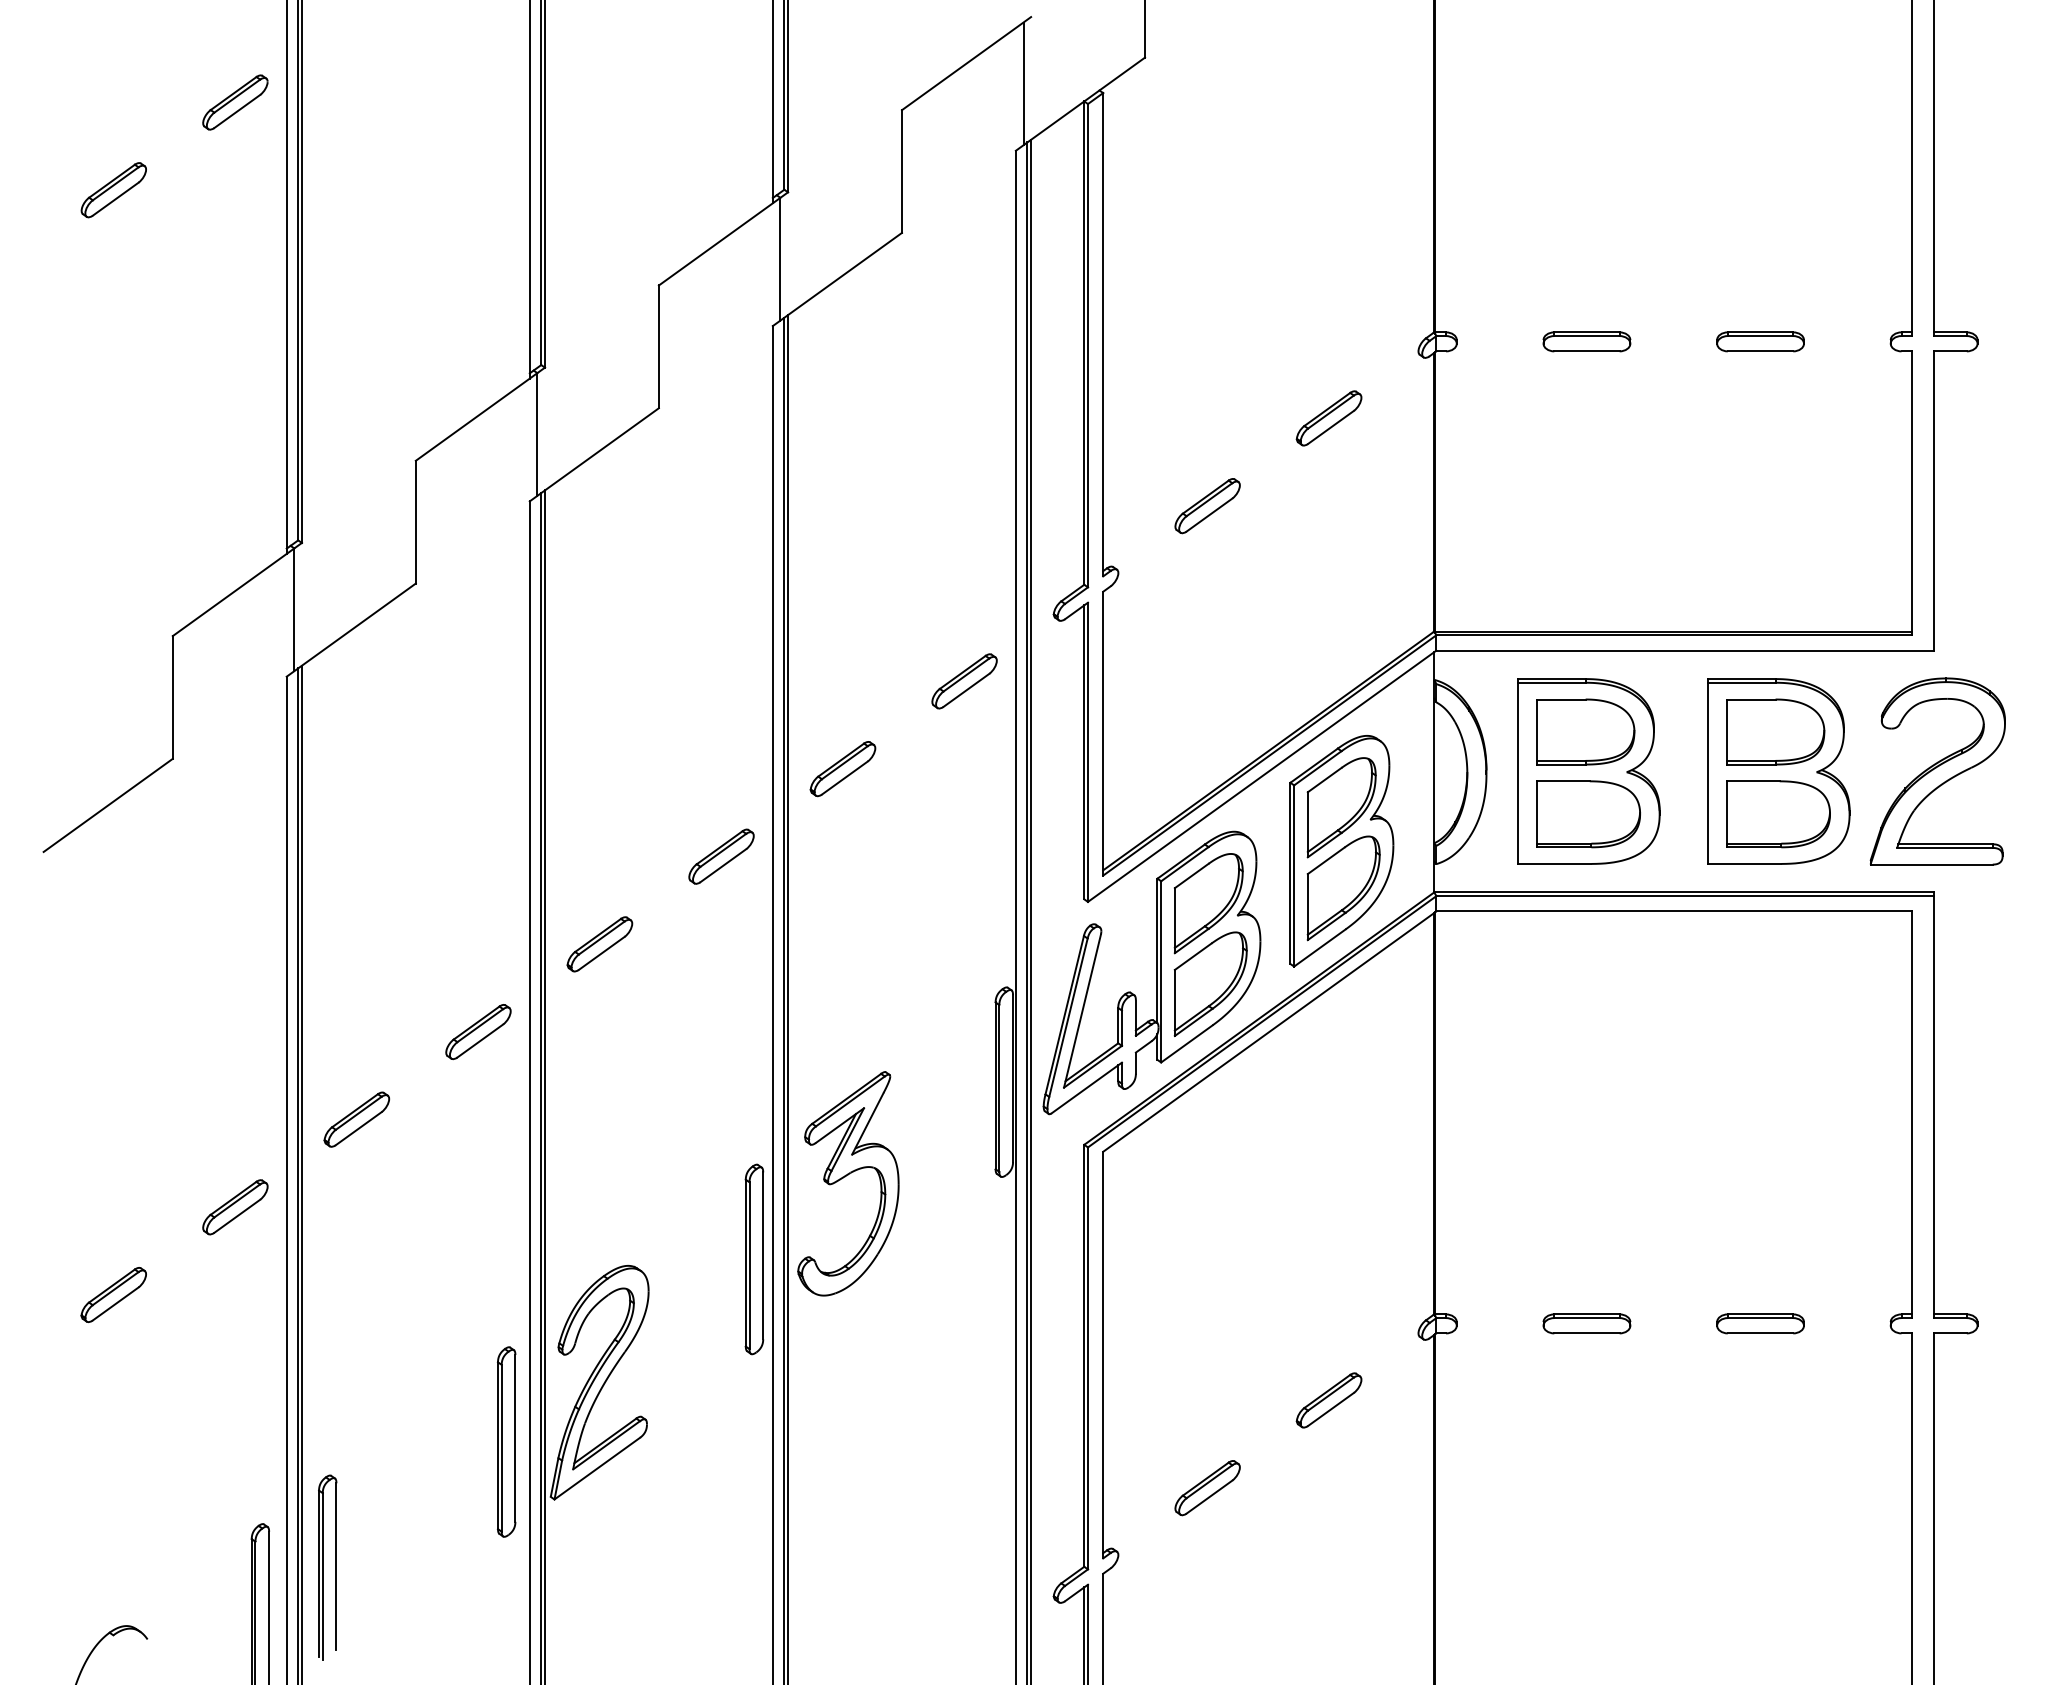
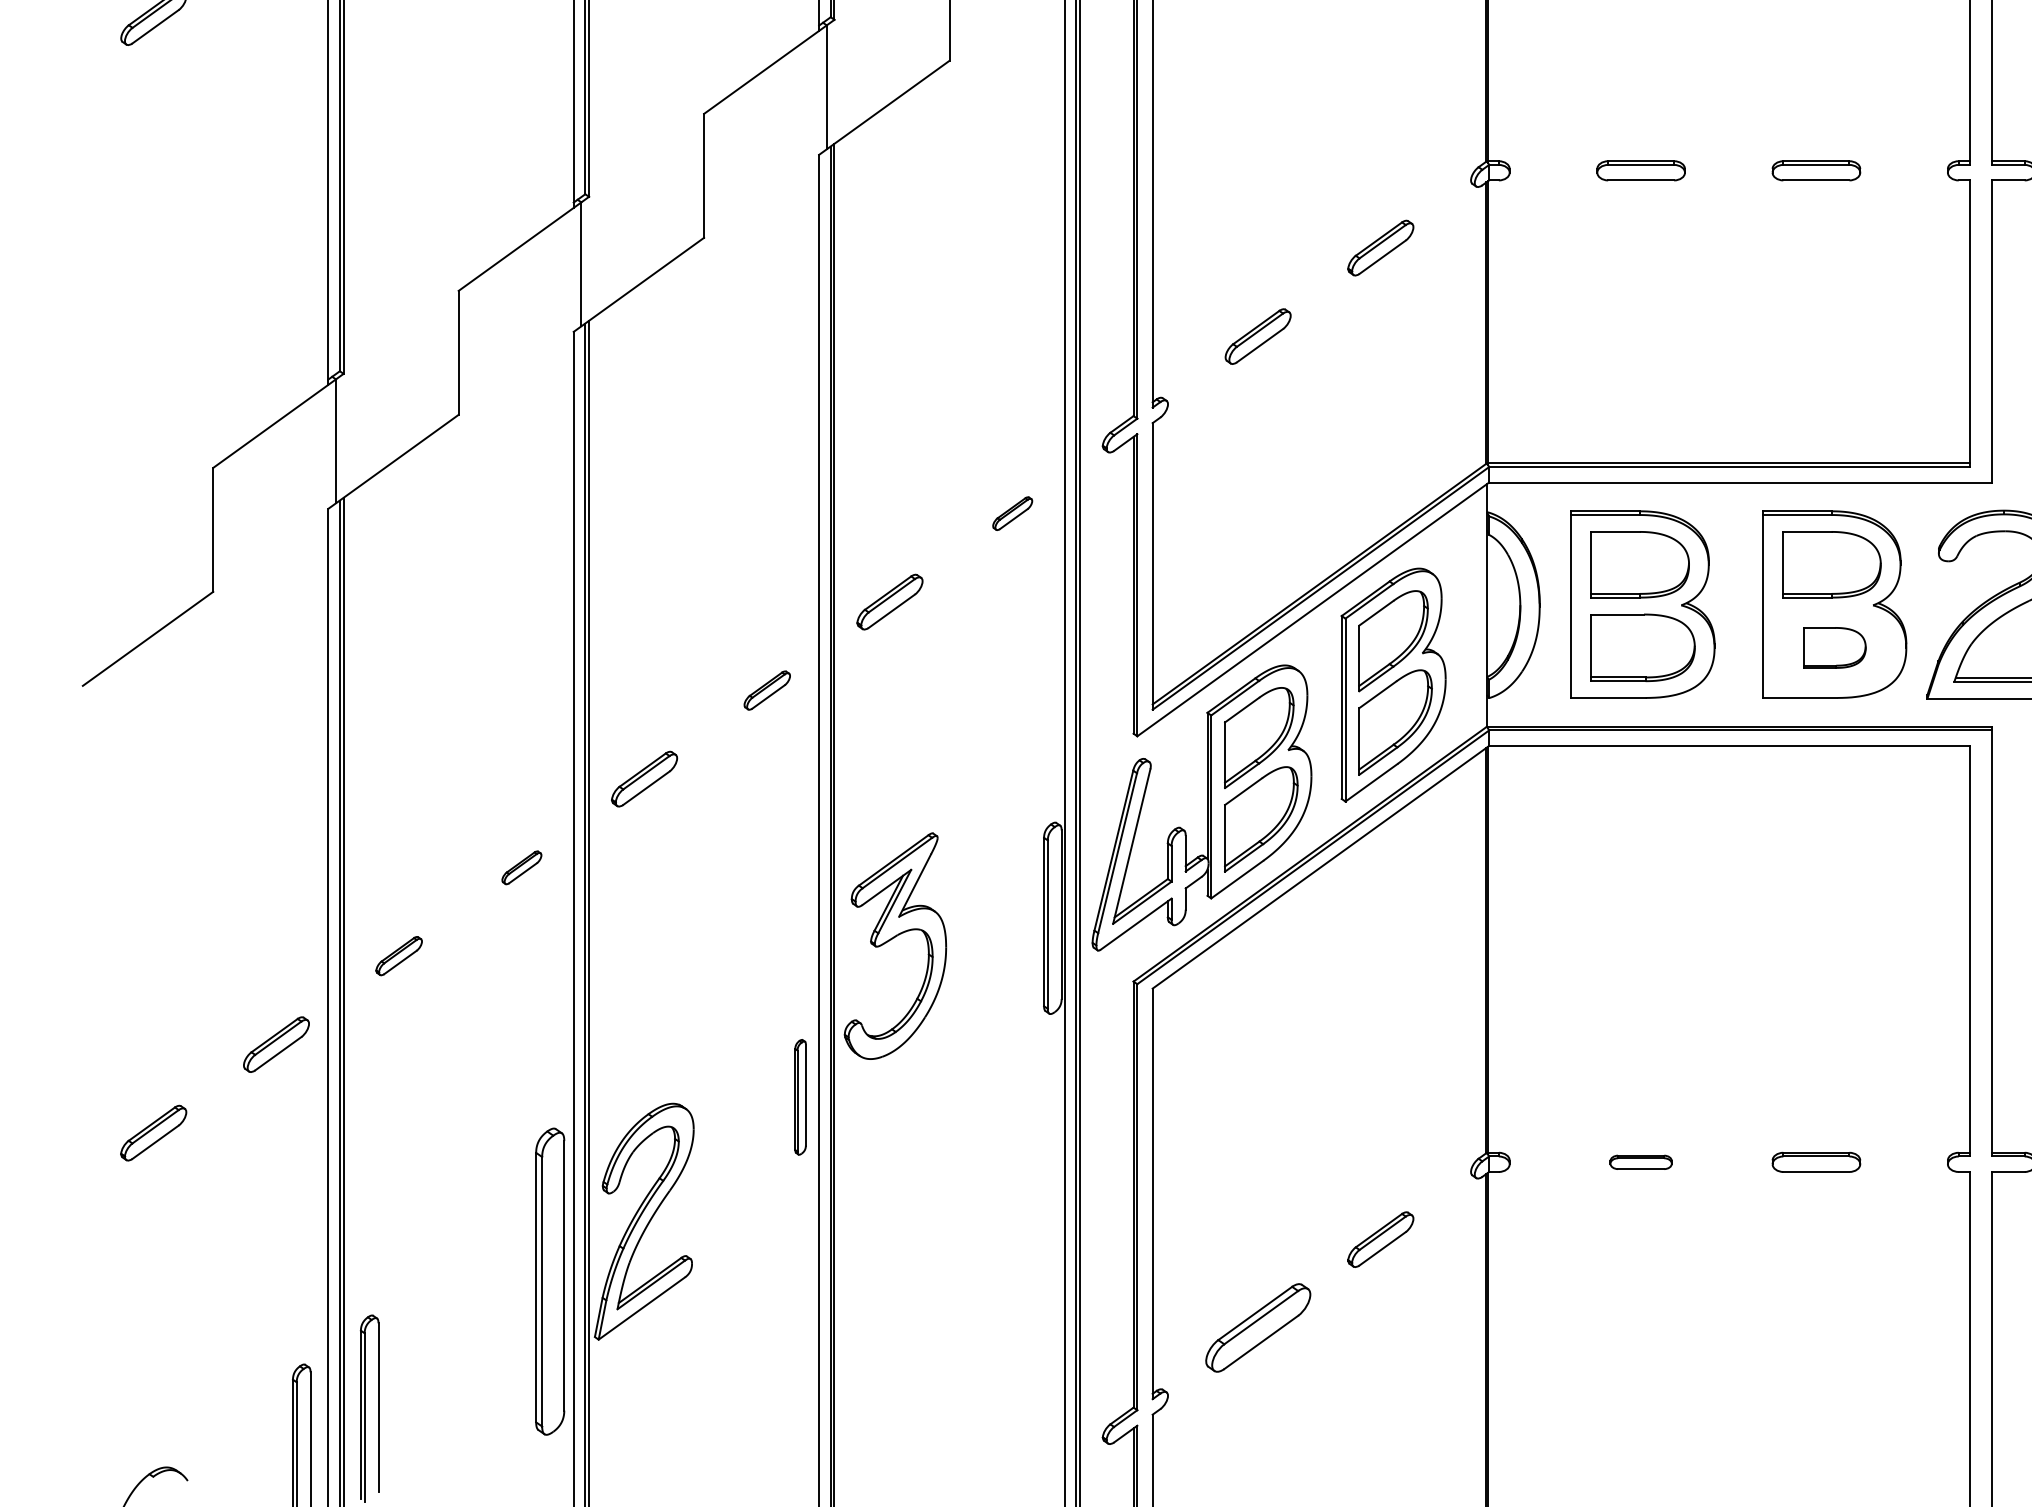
part: (964, 681) -> (1012, 513), size x0.6
part: (1778, 814) -> (1834, 648), size x0.6
part: (721, 856) -> (767, 690), size x0.7
part: (478, 1032) -> (521, 868), size x0.6
part: (356, 1119) -> (398, 955), size x0.7
part: (845, 1177) -> (892, 939), moved
part: (754, 1259) -> (800, 1097), size x0.6
part: (1586, 1323) -> (1640, 1161), size x0.7
part: (506, 1441) -> (550, 1281), size x1.6
part: (1207, 1488) -> (1258, 1328), size x1.6

